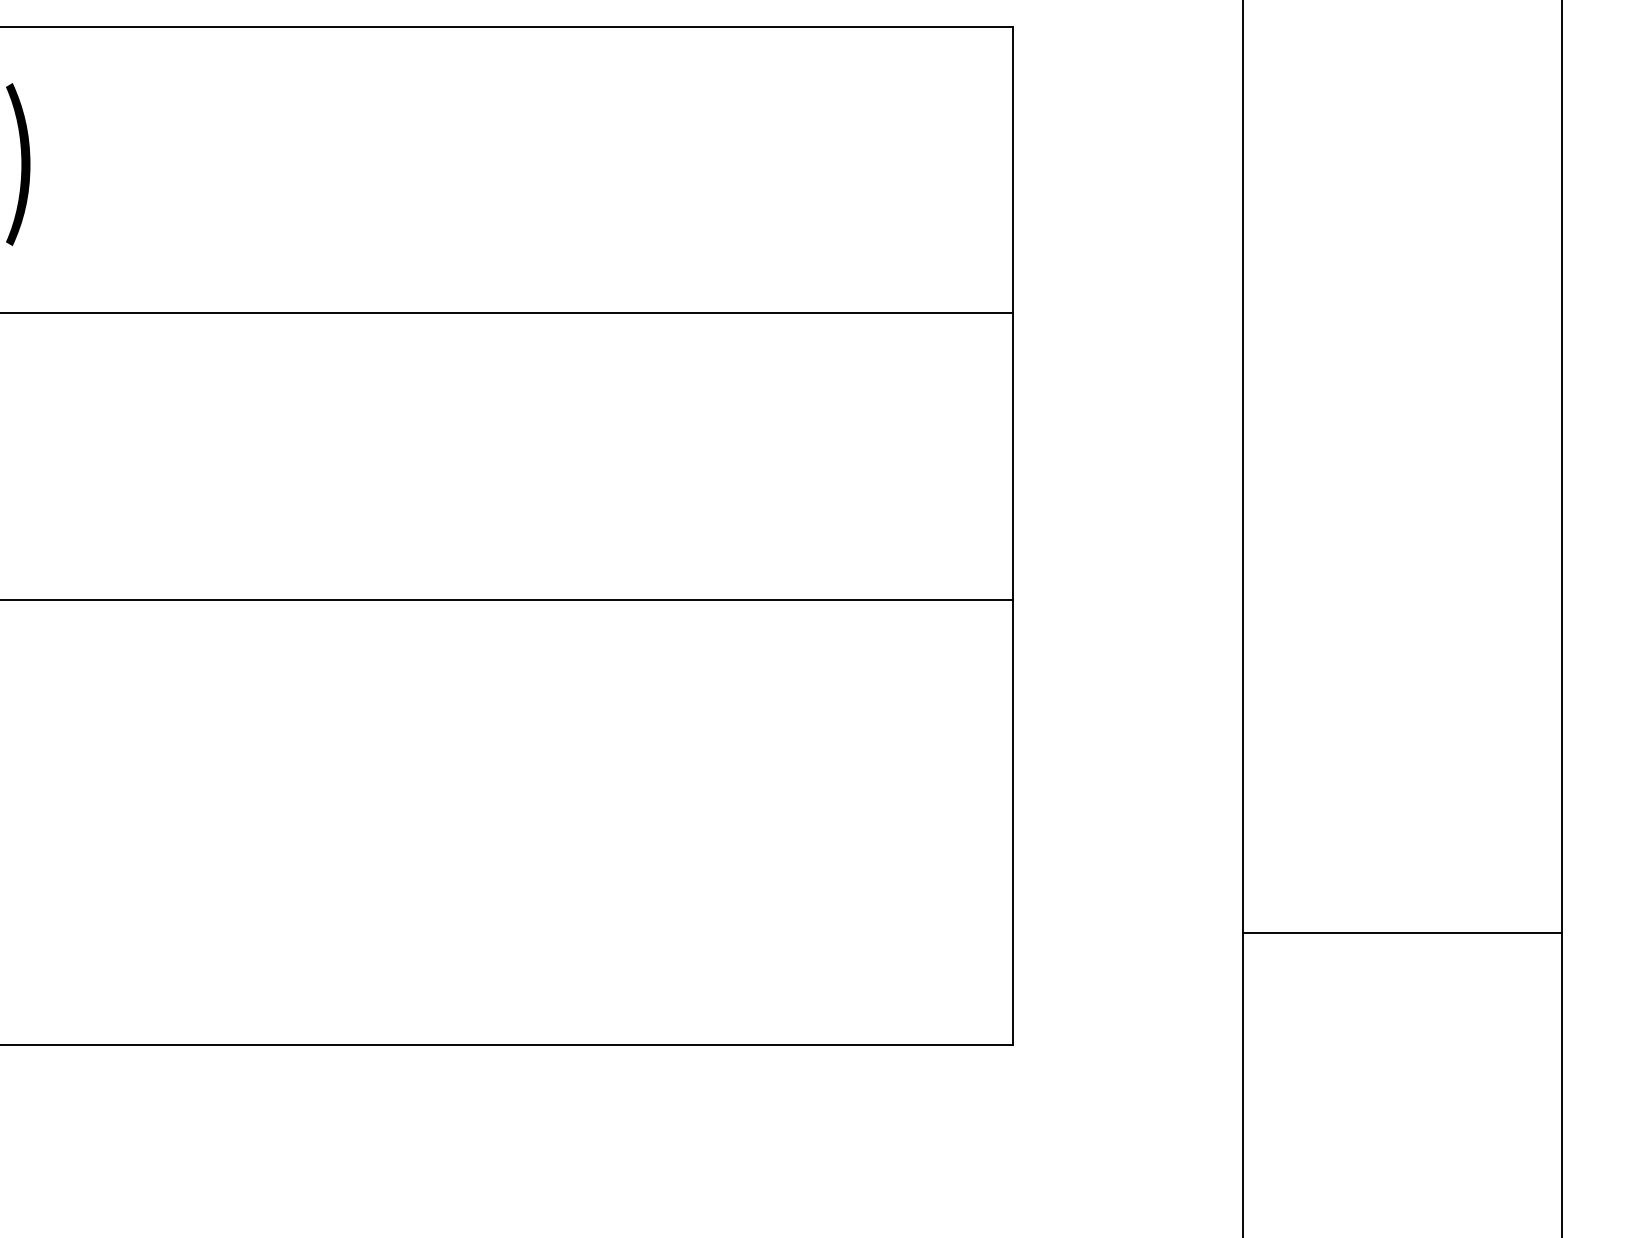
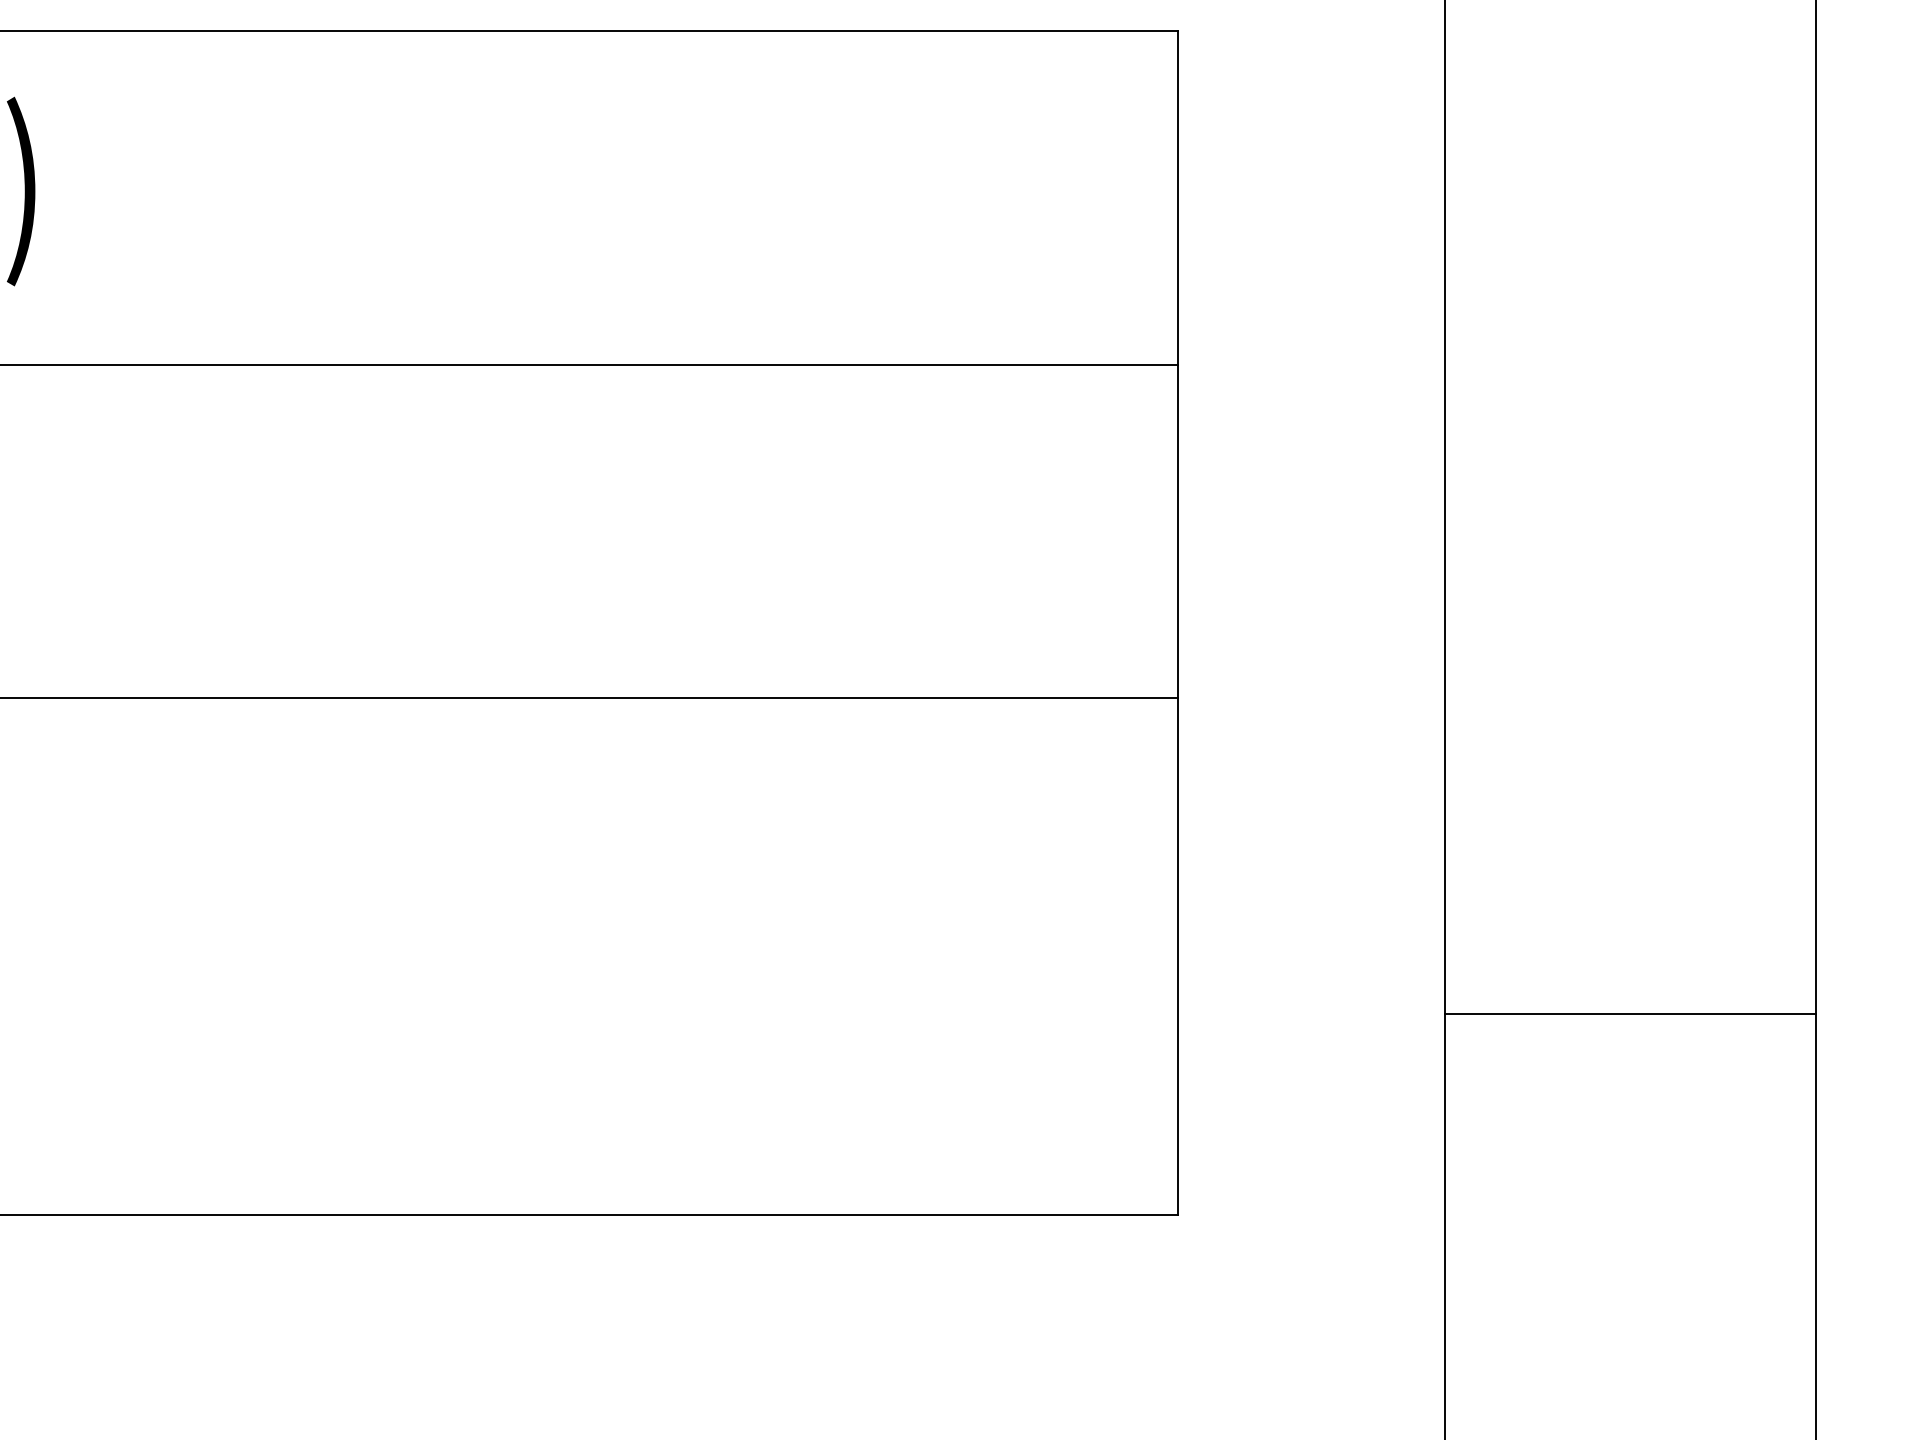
line: (1402, 933) -> (1630, 1014), moved

